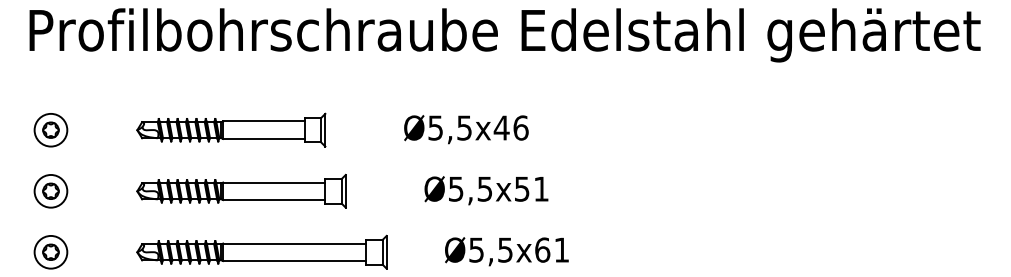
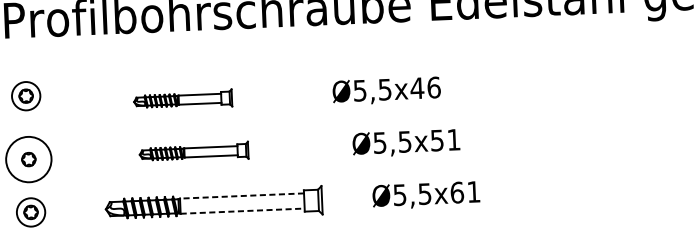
part: (231, 129) -> (183, 99), size x0.6
part: (50, 130) -> (25, 96), moved
circle: (50, 190) -> (28, 158), size x1.6
part: (241, 190) -> (193, 151), size x0.6
line: (294, 243) -> (241, 195), solid -> dashed
line: (294, 261) -> (242, 211), solid -> dashed

